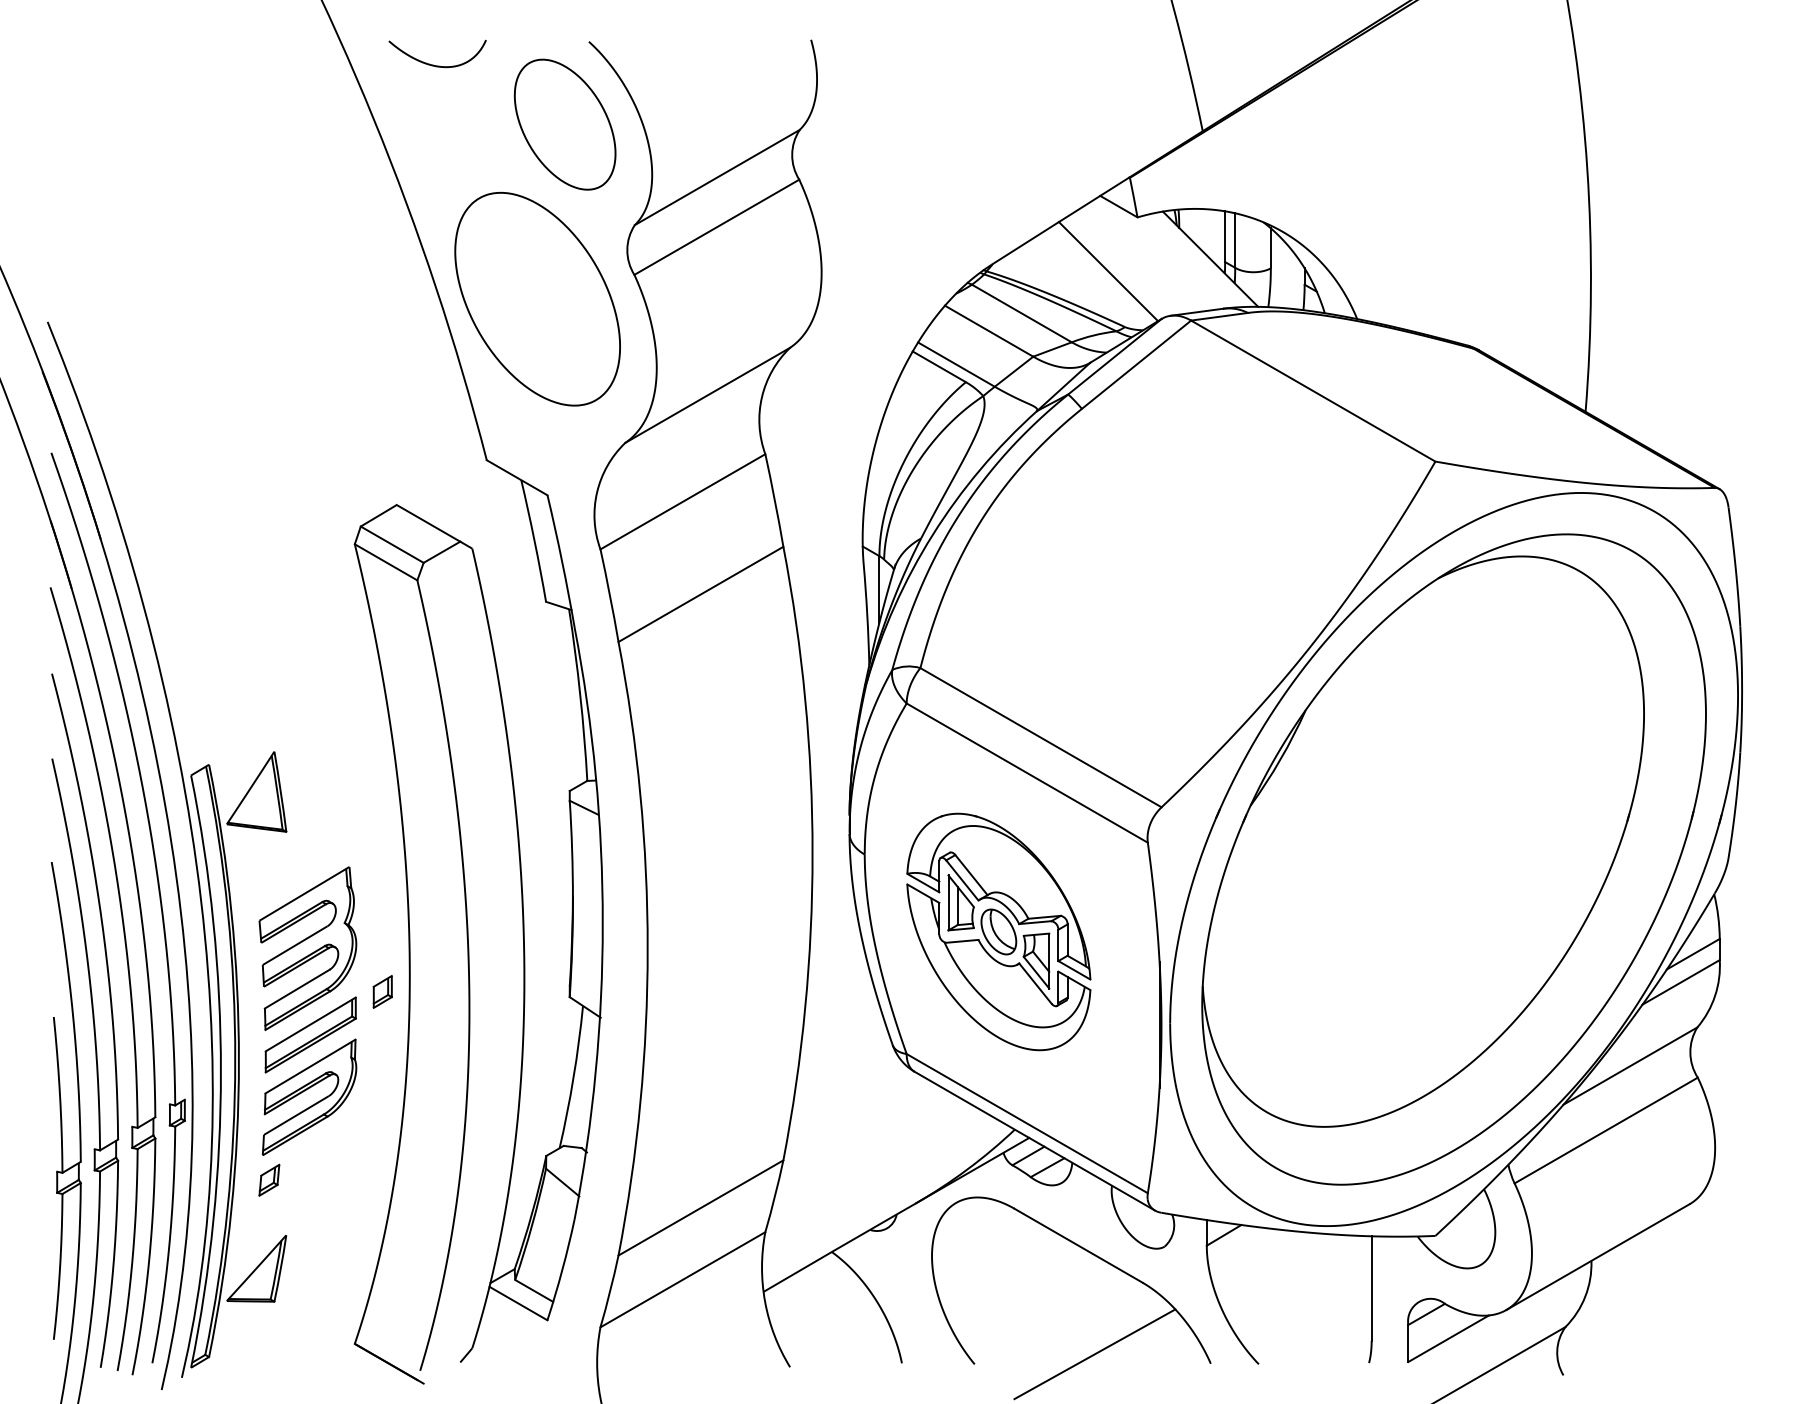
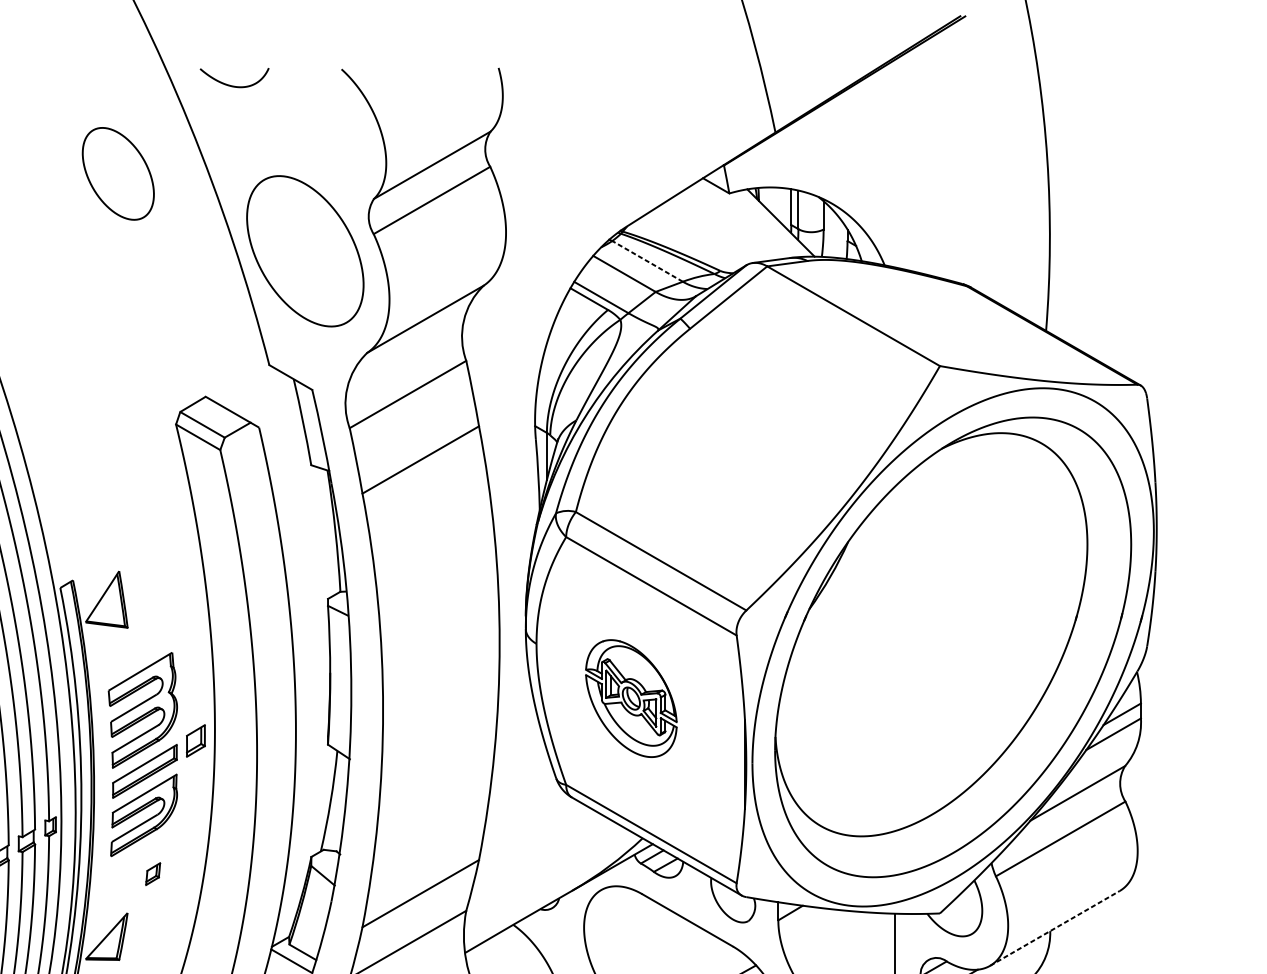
part: (564, 124) -> (117, 173), moved
line: (1108, 271) -> (708, 231), removed
line: (1021, 313) -> (647, 261), solid -> dashed
part: (998, 931) -> (631, 698), size x0.7
part: (382, 991) -> (195, 740), size x1.4
part: (269, 1179) -> (153, 873), moved
line: (1598, 1257) -> (1055, 928), solid -> dashed

